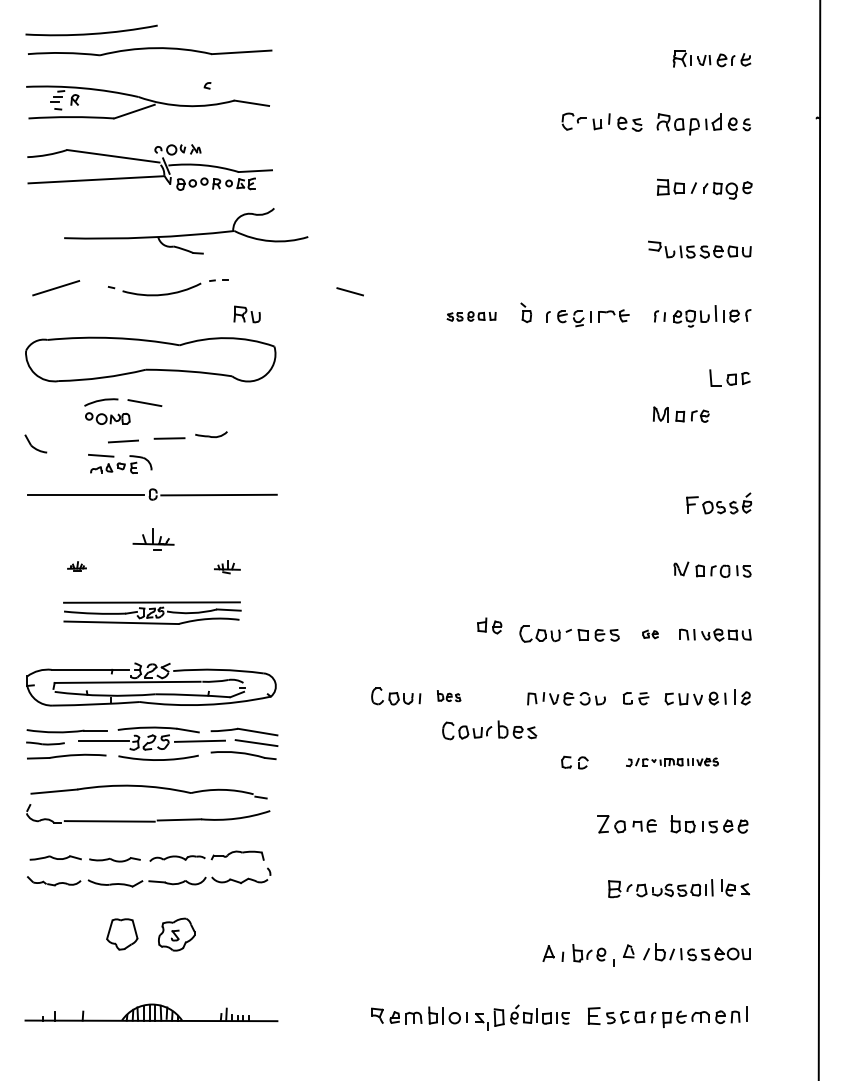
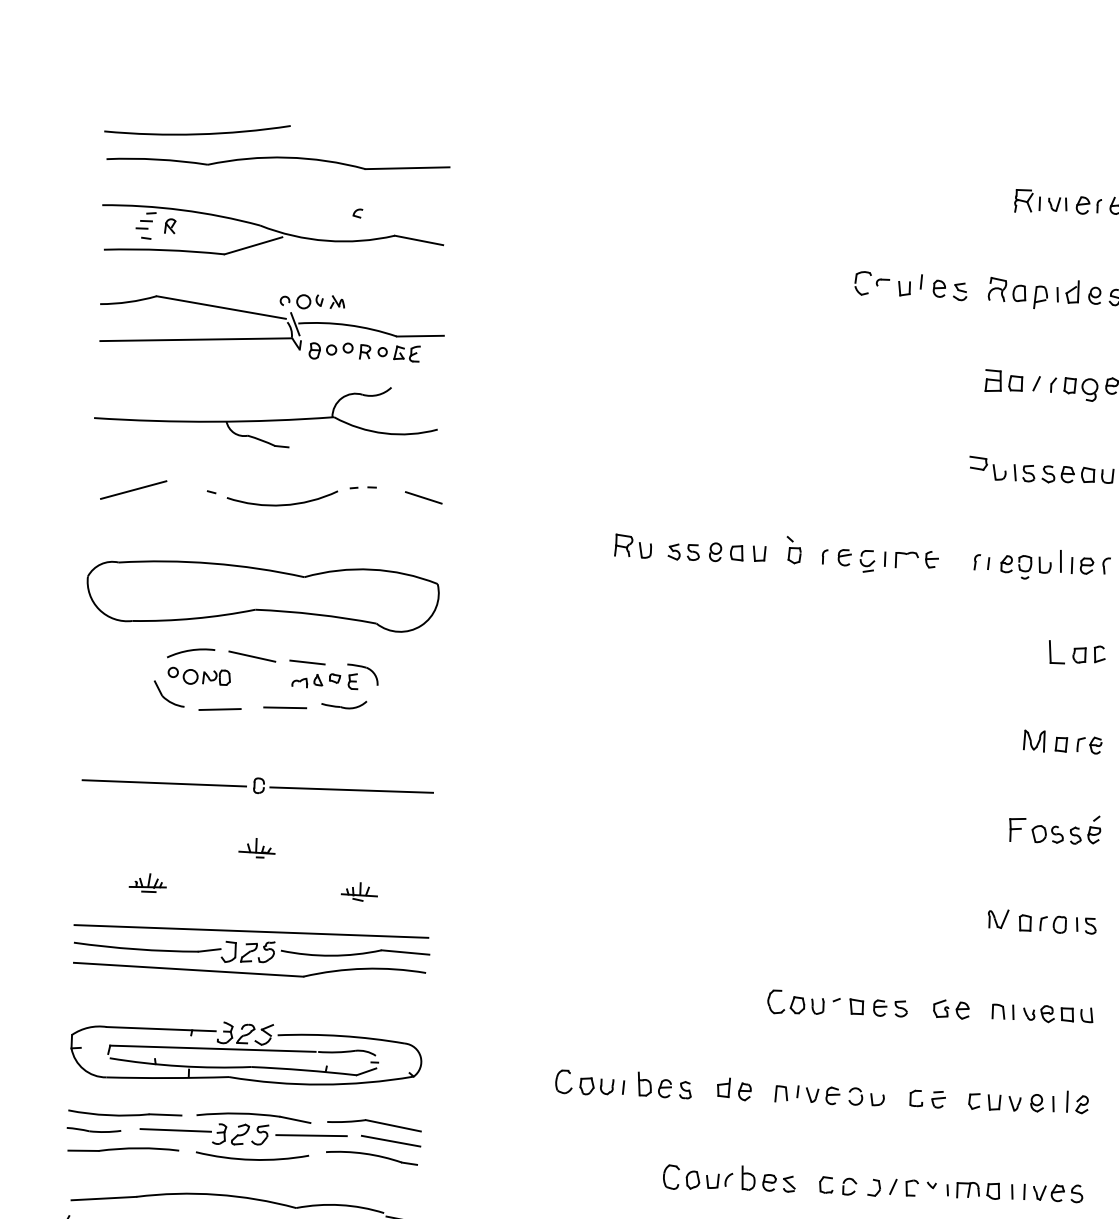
part: (186, 231) -> (266, 415), moved
line: (349, 291) -> (422, 497), moved
part: (246, 314) -> (632, 546), moved
part: (471, 316) -> (716, 552), size x1.43
part: (681, 414) -> (1063, 741), moved
part: (35, 443) -> (168, 693), moved
part: (120, 463) -> (334, 674), moved
part: (153, 538) -> (257, 847), size x0.62
part: (76, 566) -> (147, 882), size x1.43
part: (152, 612) -> (251, 951), size x1.43
part: (489, 625) -> (734, 1088), moved
part: (650, 634) -> (951, 1009), size x1.67
part: (448, 695) -> (663, 1084), size x1.67
part: (489, 730) -> (729, 1178), moved
part: (672, 762) -> (975, 1191), size x1.67

